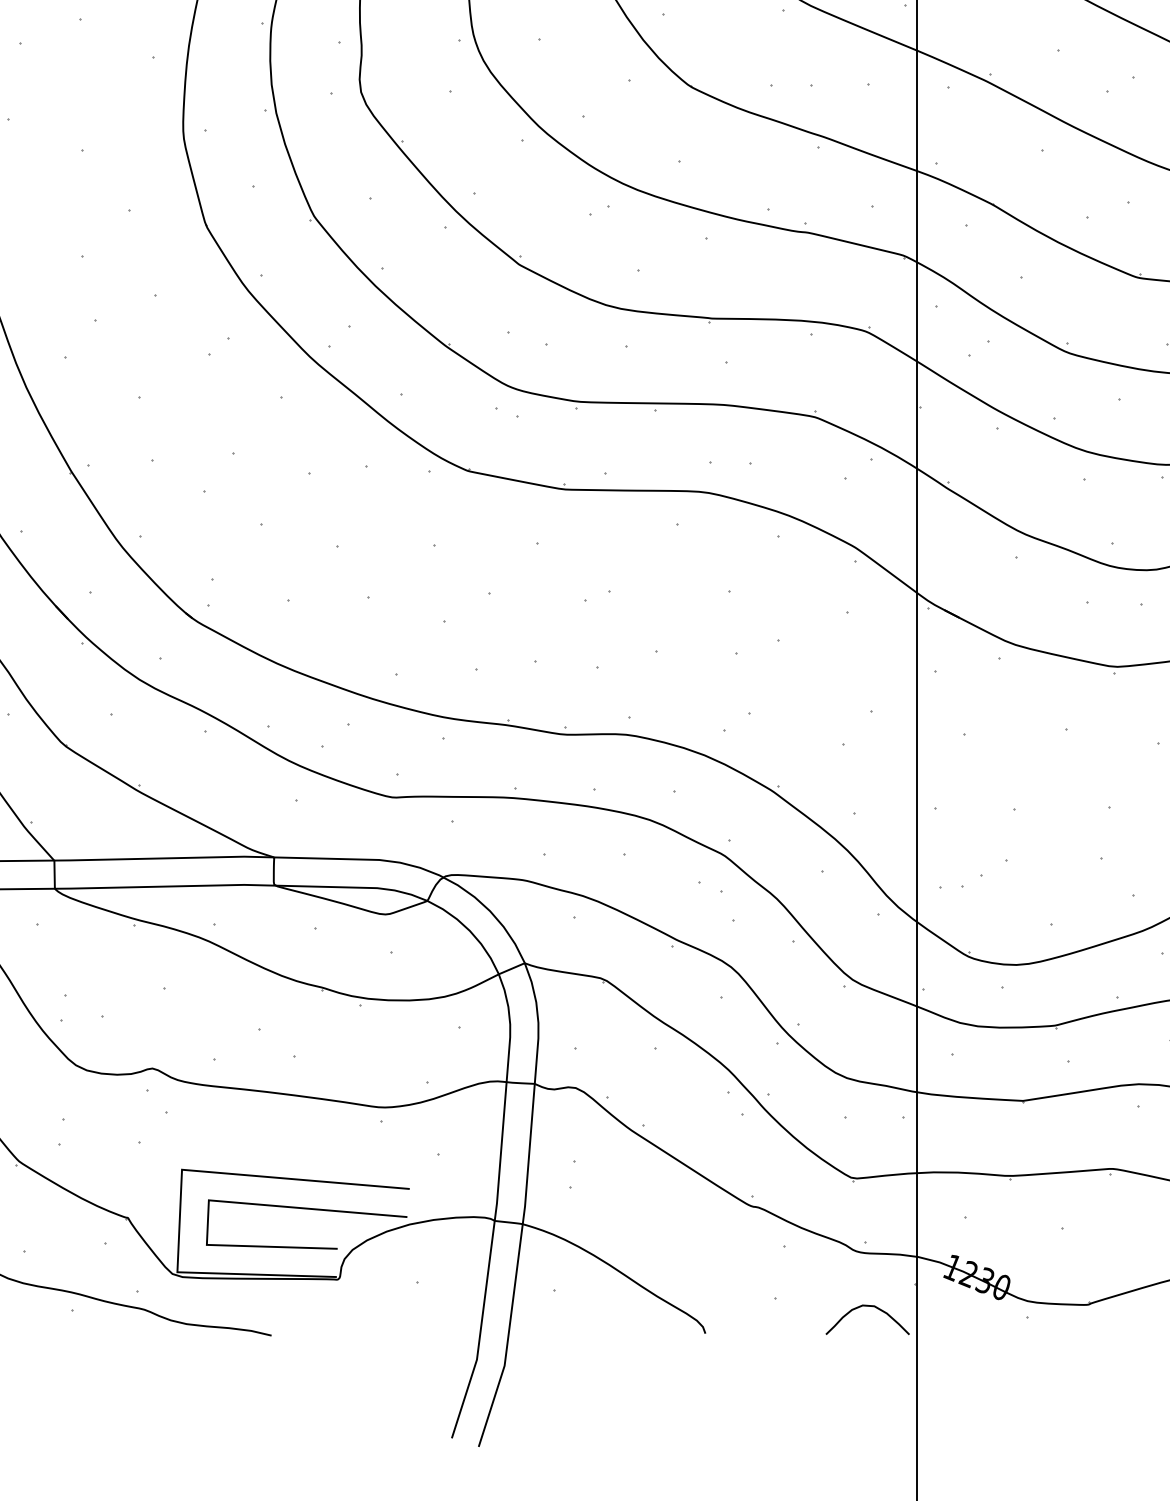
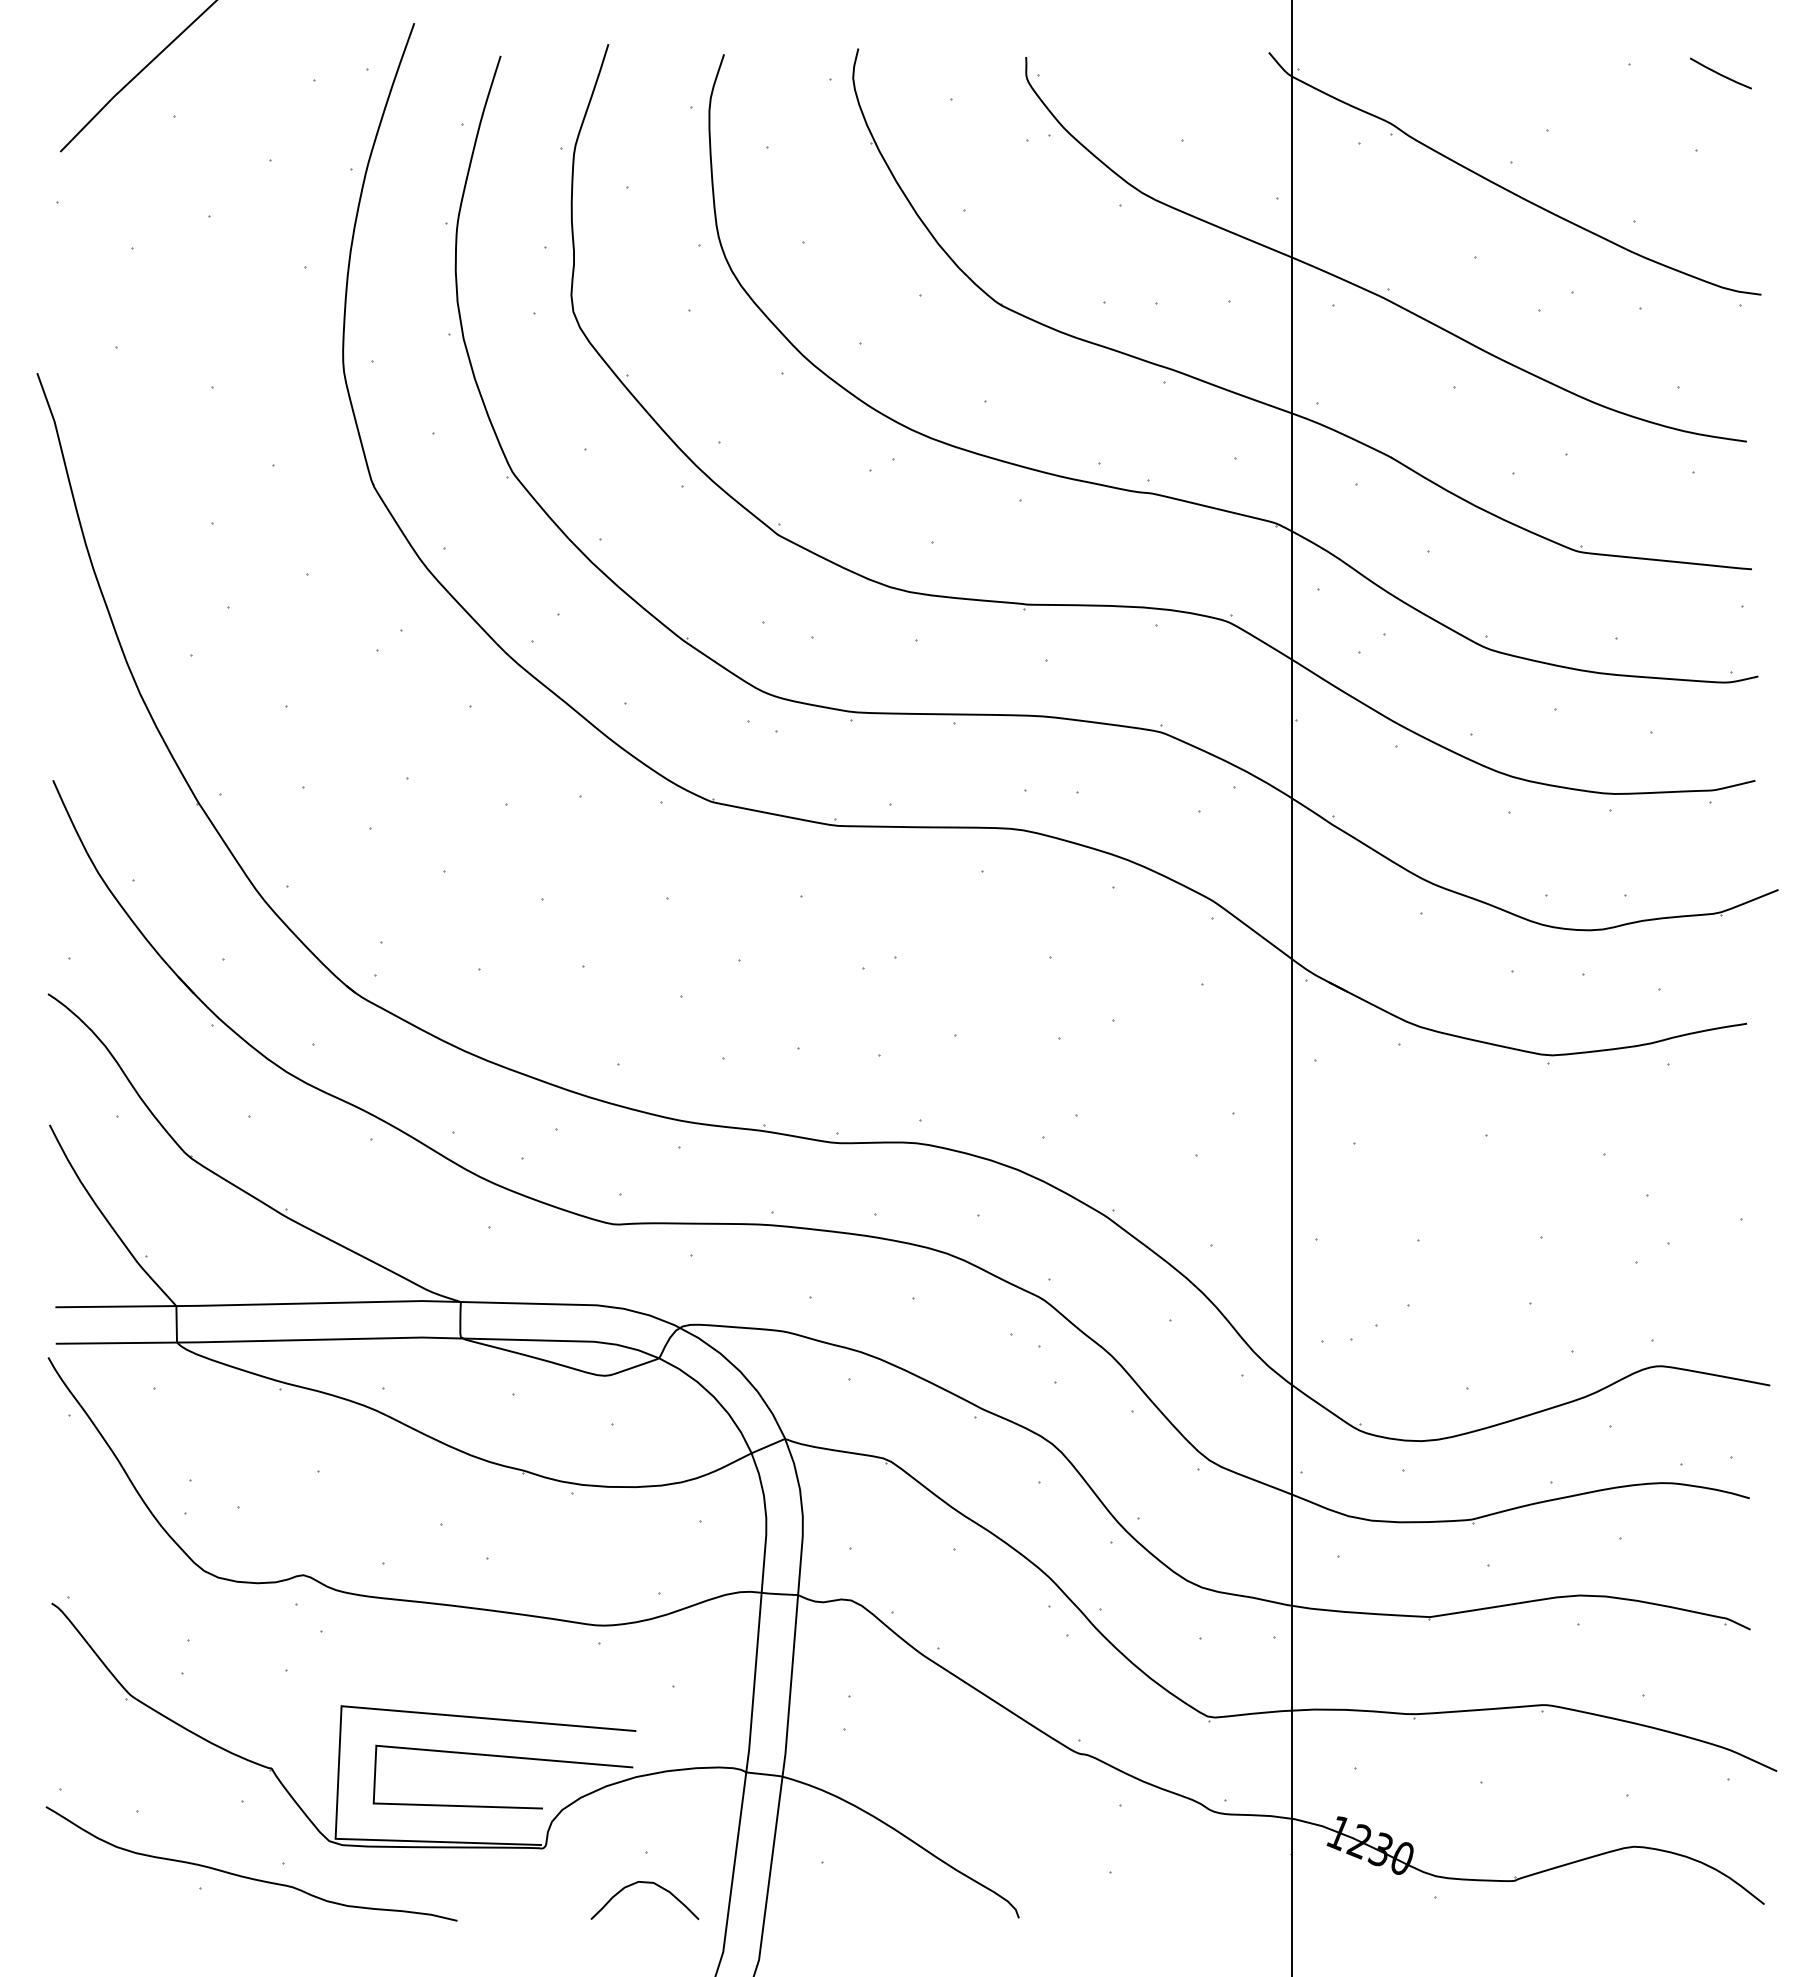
curve: (867, 1306) -> (644, 1883), moved

